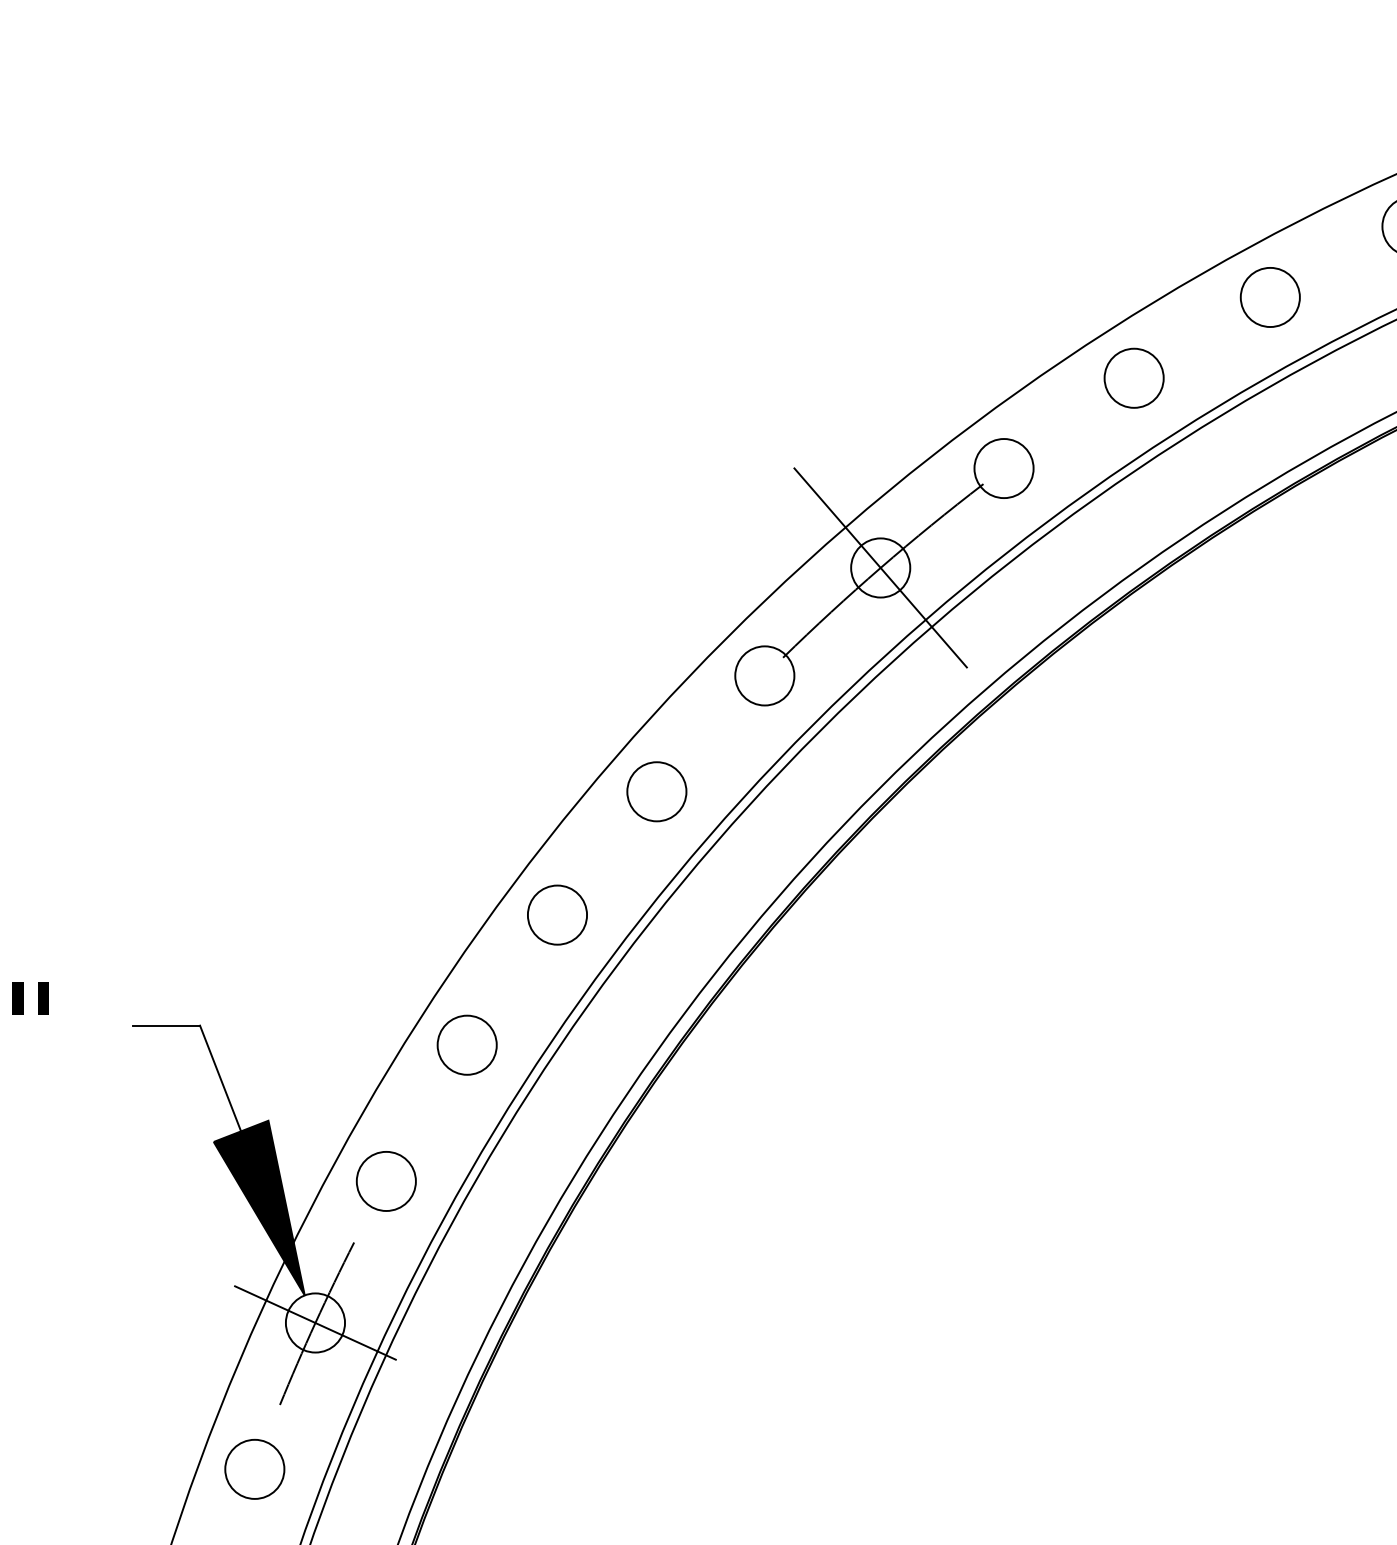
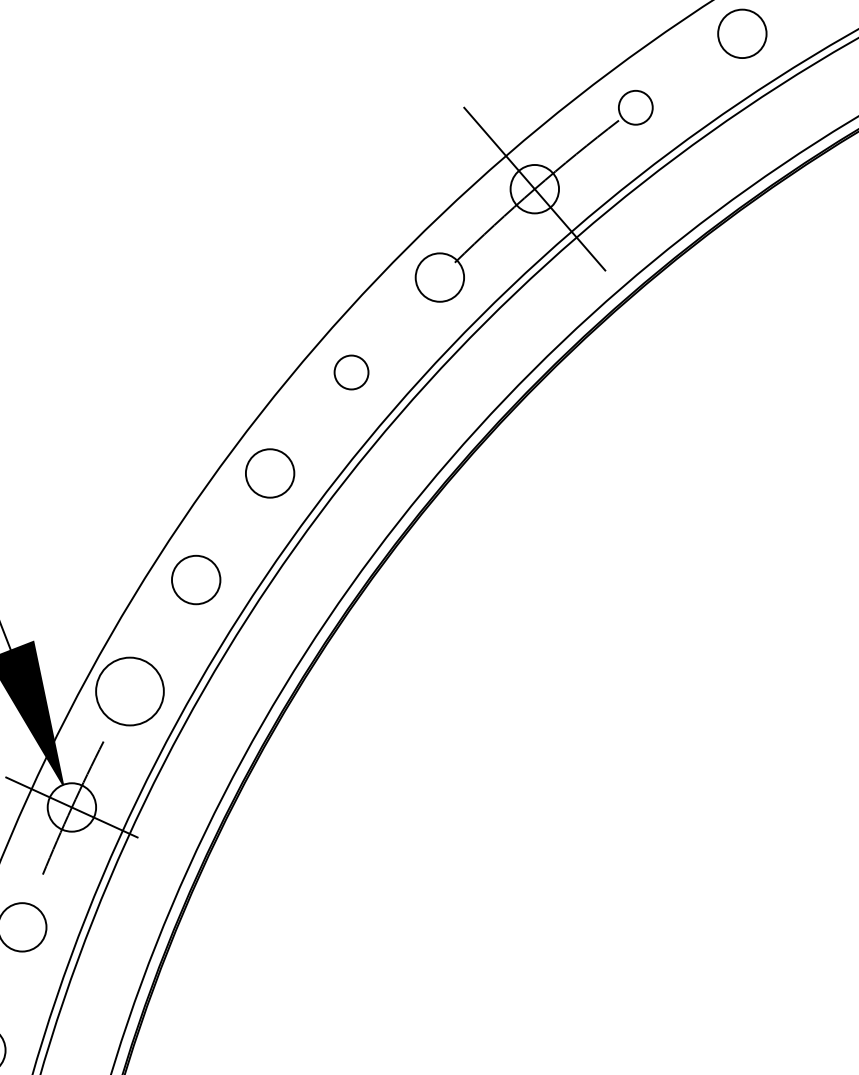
circle: (1003, 468) -> (635, 107), size x0.7
circle: (656, 791) -> (351, 372), size x0.7
circle: (385, 1180) -> (129, 690), size x1.4

